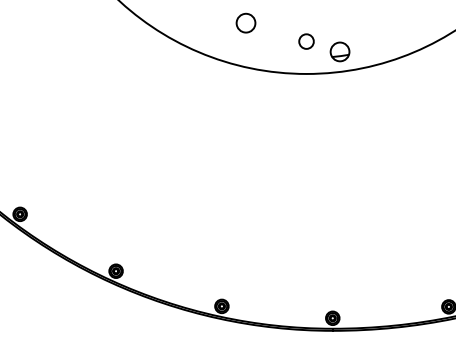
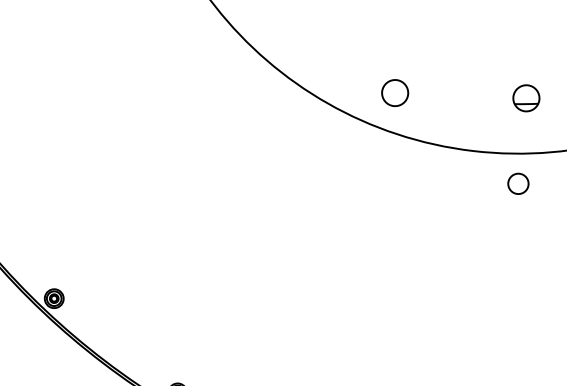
circle: (245, 22) -> (394, 92), moved
circle: (306, 41) -> (518, 183), moved
part: (339, 51) -> (525, 97), moved

